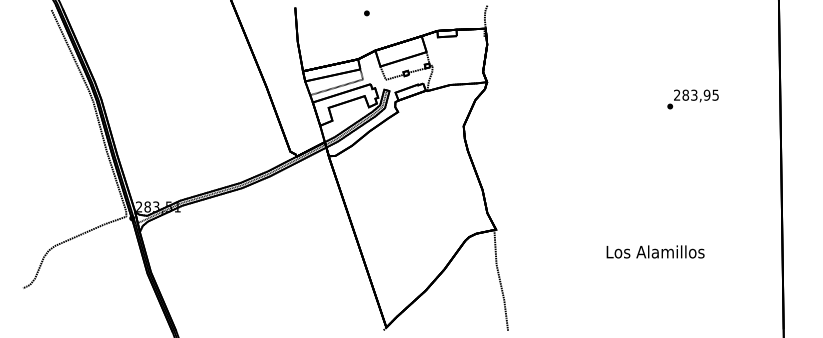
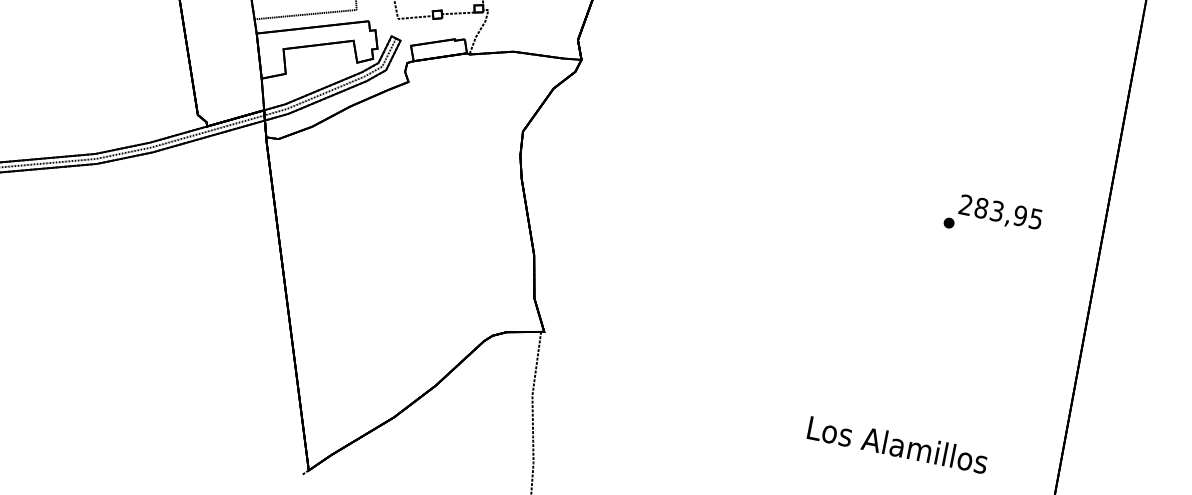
text: (692, 99) -> (992, 218), moved
text: (655, 251) -> (897, 444), moved

